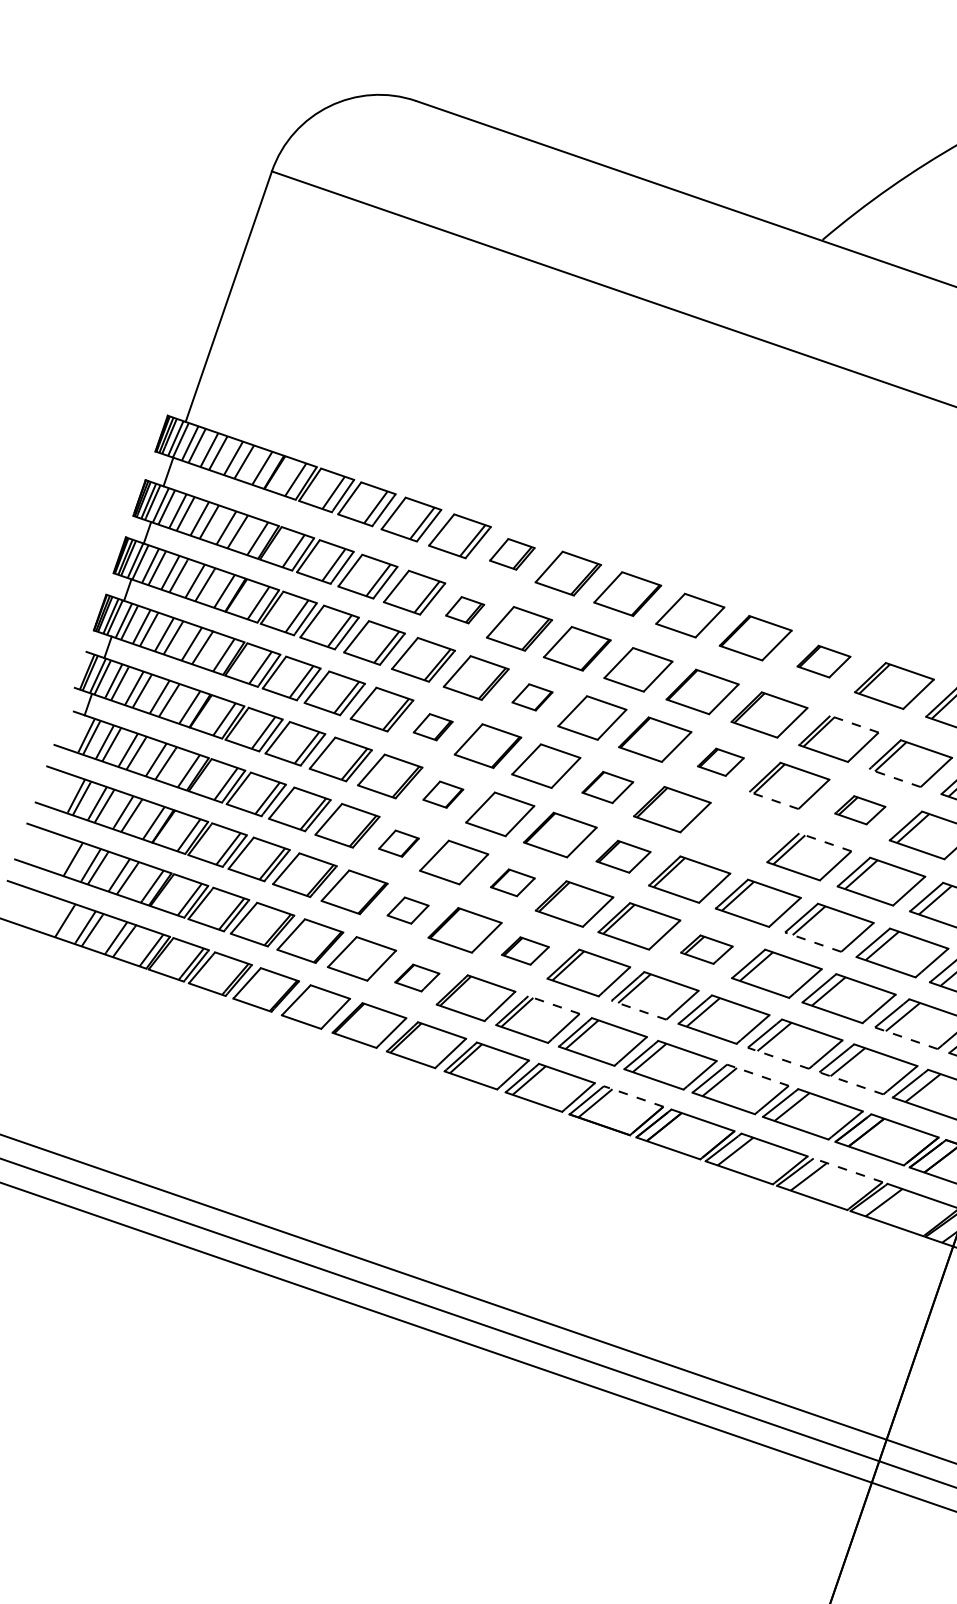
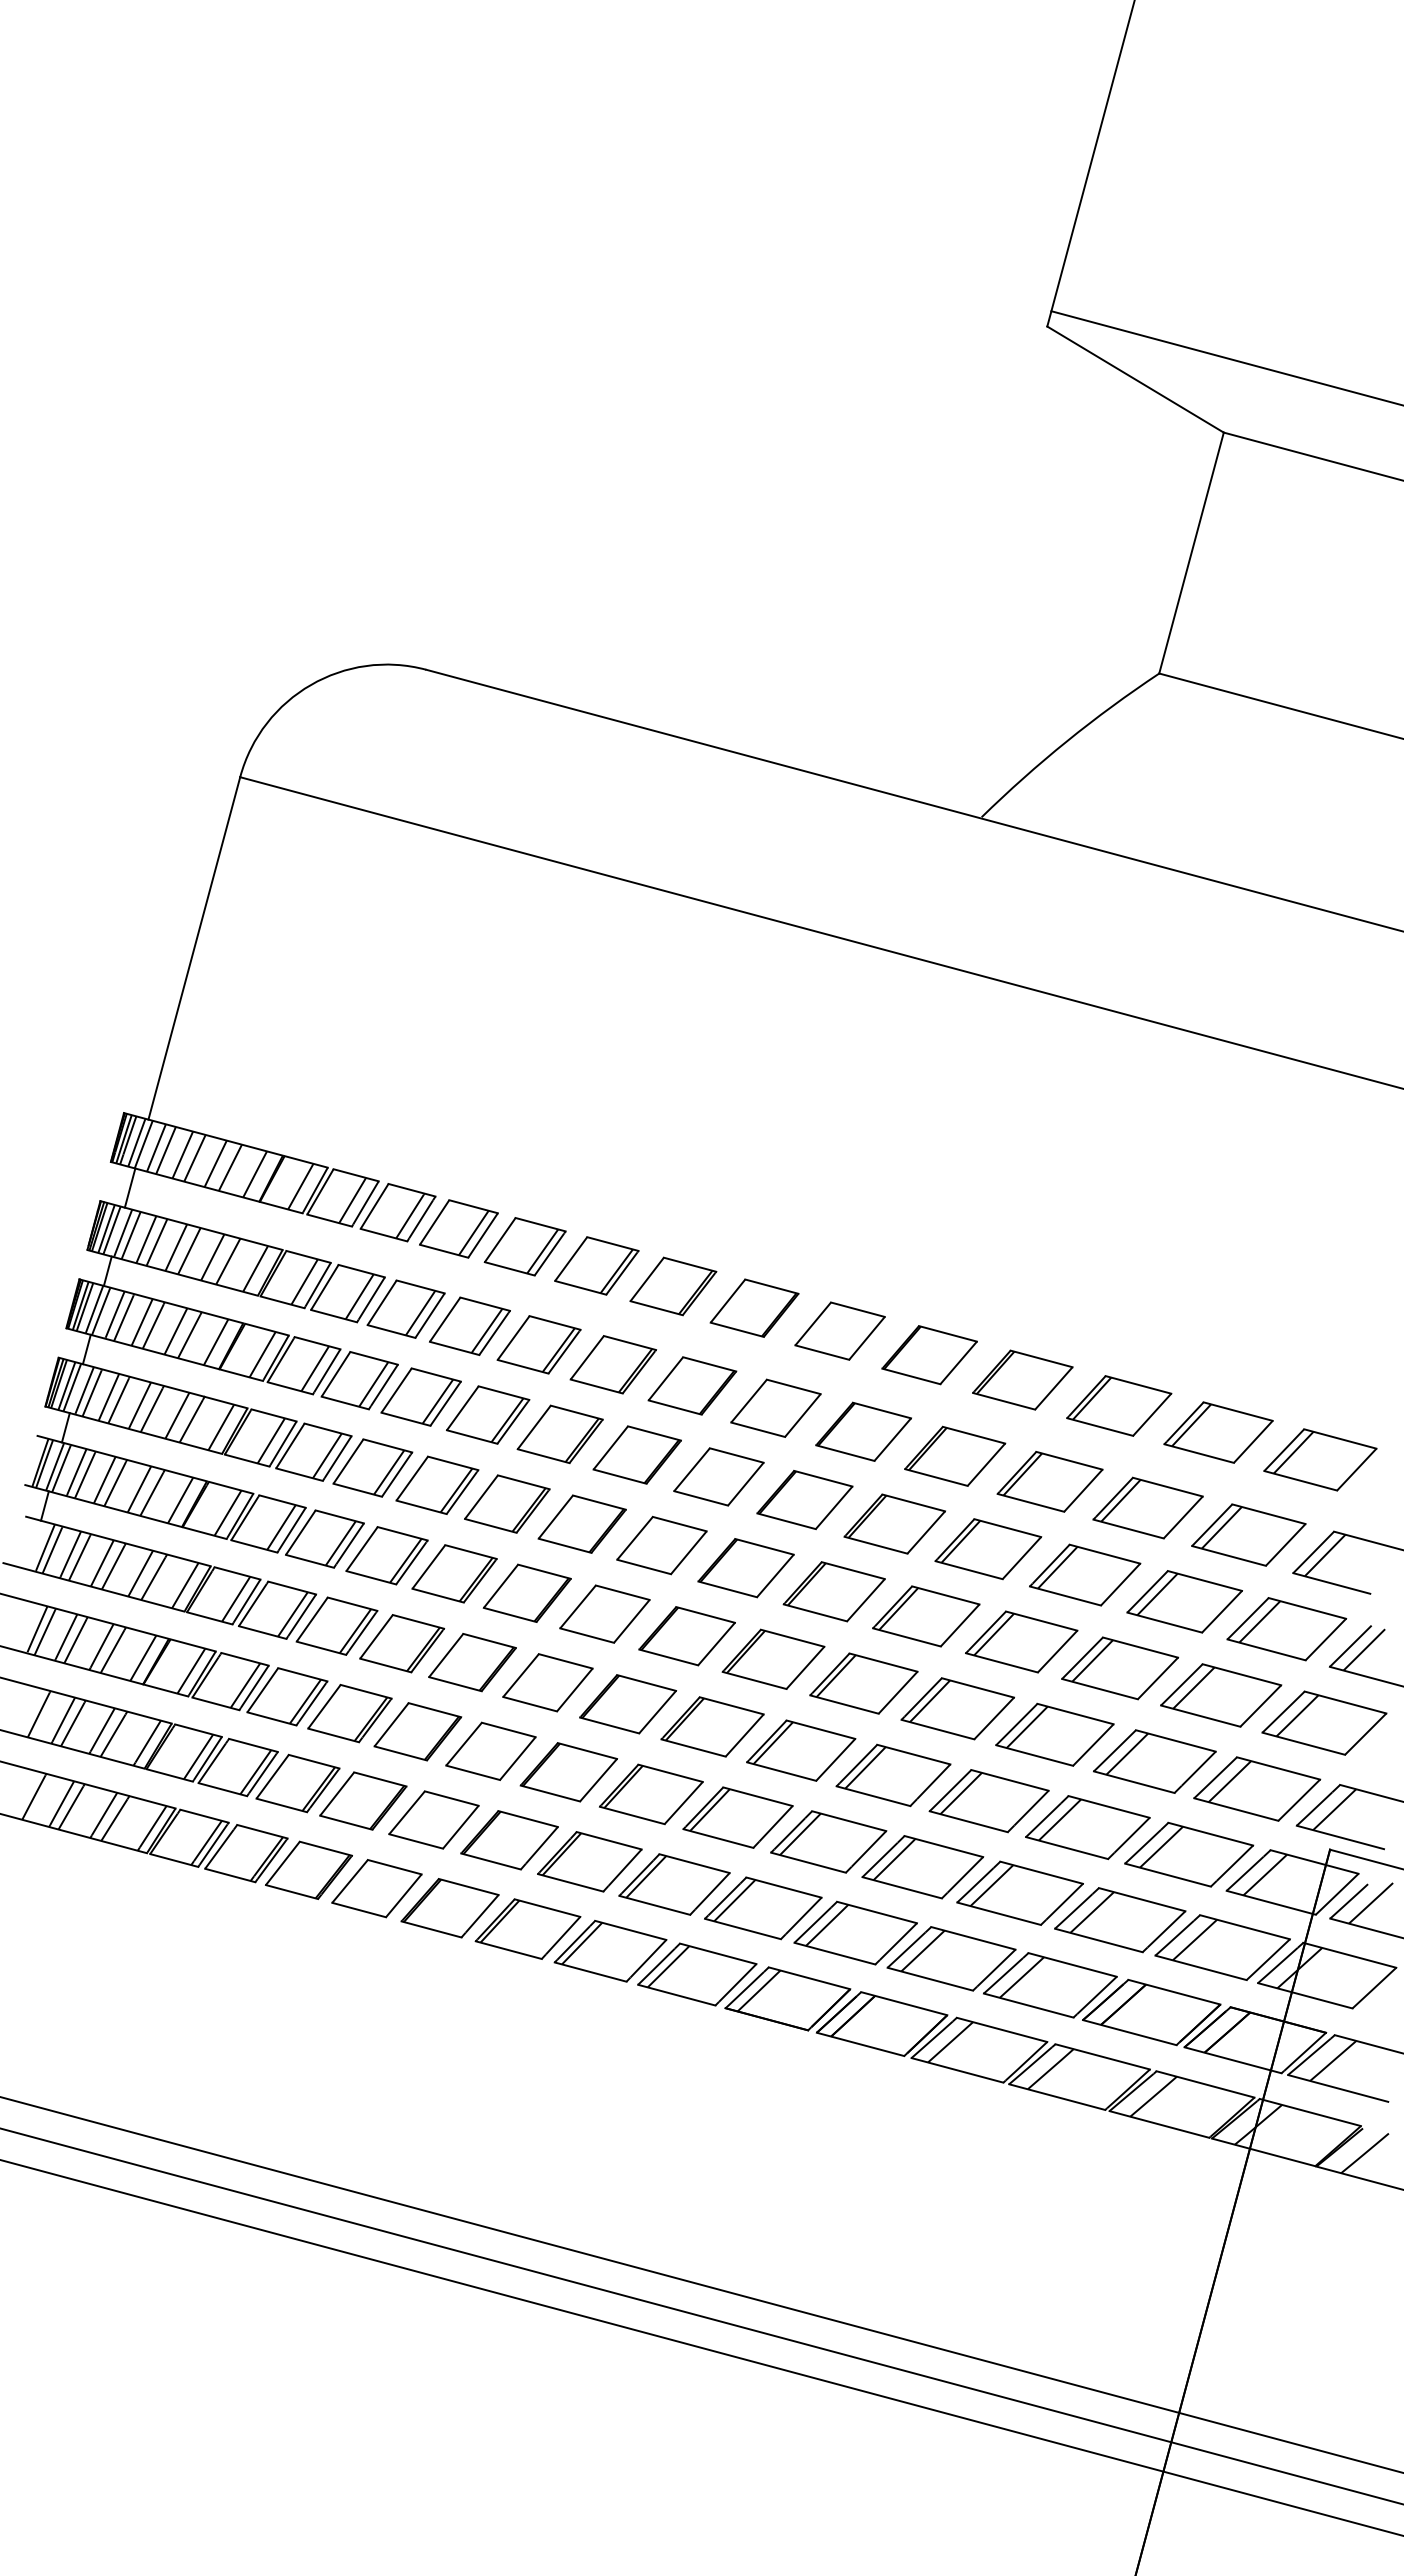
part: (512, 554) -> (596, 1265), size x1.43
part: (464, 609) -> (538, 1344), size x1.67
part: (823, 661) -> (1022, 1379), size x1.43
part: (532, 696) -> (636, 1454), size x1.67
line: (853, 723) -> (1068, 1460), dashed -> solid
part: (433, 726) -> (507, 1503), size x1.67
part: (720, 761) -> (894, 1523), size x1.67
line: (894, 777) -> (1128, 1528), dashed -> solid
part: (607, 787) -> (745, 1568), size x1.43
part: (442, 794) -> (526, 1592), size x1.67
line: (774, 800) -> (969, 1570), dashed -> solid
part: (860, 809) -> (1085, 1574), size x1.67
part: (739, 832) -> (926, 1616), added
line: (825, 842) -> (1041, 1621), dashed -> solid
part: (398, 843) -> (472, 1662), size x1.67
part: (623, 856) -> (773, 1658), size x1.43
part: (513, 882) -> (628, 1704), size x1.67
part: (407, 910) -> (490, 1750), size x1.67
line: (813, 942) -> (1034, 1755), dashed -> solid
part: (706, 949) -> (893, 1775), size x1.67
part: (525, 950) -> (651, 1793), size x1.67
part: (417, 978) -> (509, 1840), size x1.67
line: (553, 1004) -> (694, 1863), dashed -> solid
line: (639, 1010) -> (808, 1862), dashed -> solid
line: (905, 1038) -> (1167, 1875), dashed -> solid
line: (777, 1058) -> (998, 1913), dashed -> solid
line: (758, 1075) -> (973, 1938), dashed -> solid
line: (851, 1083) -> (1098, 1940), dashed -> solid
line: (633, 1096) -> (809, 1978), dashed -> solid
line: (848, 1170) -> (1102, 2056), dashed -> solid

